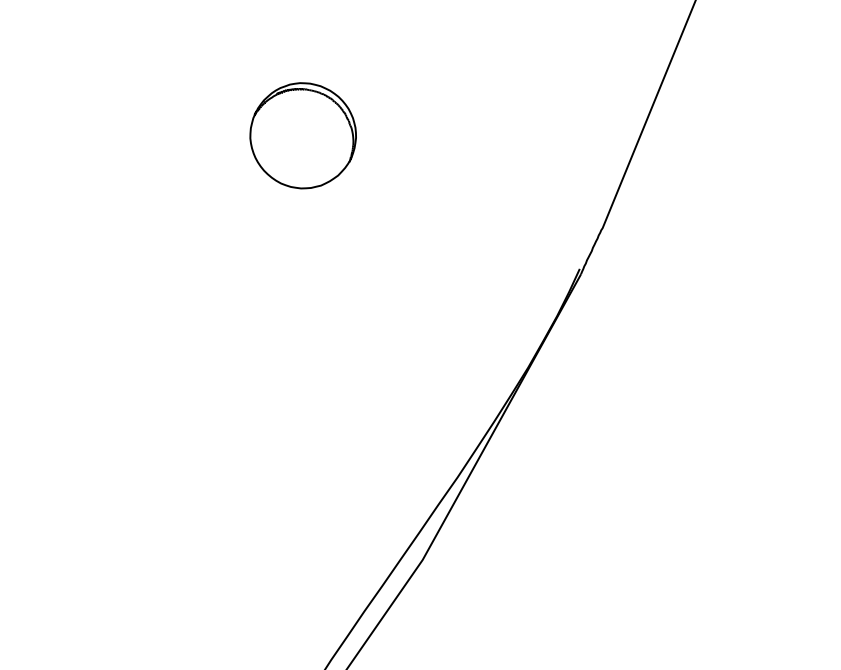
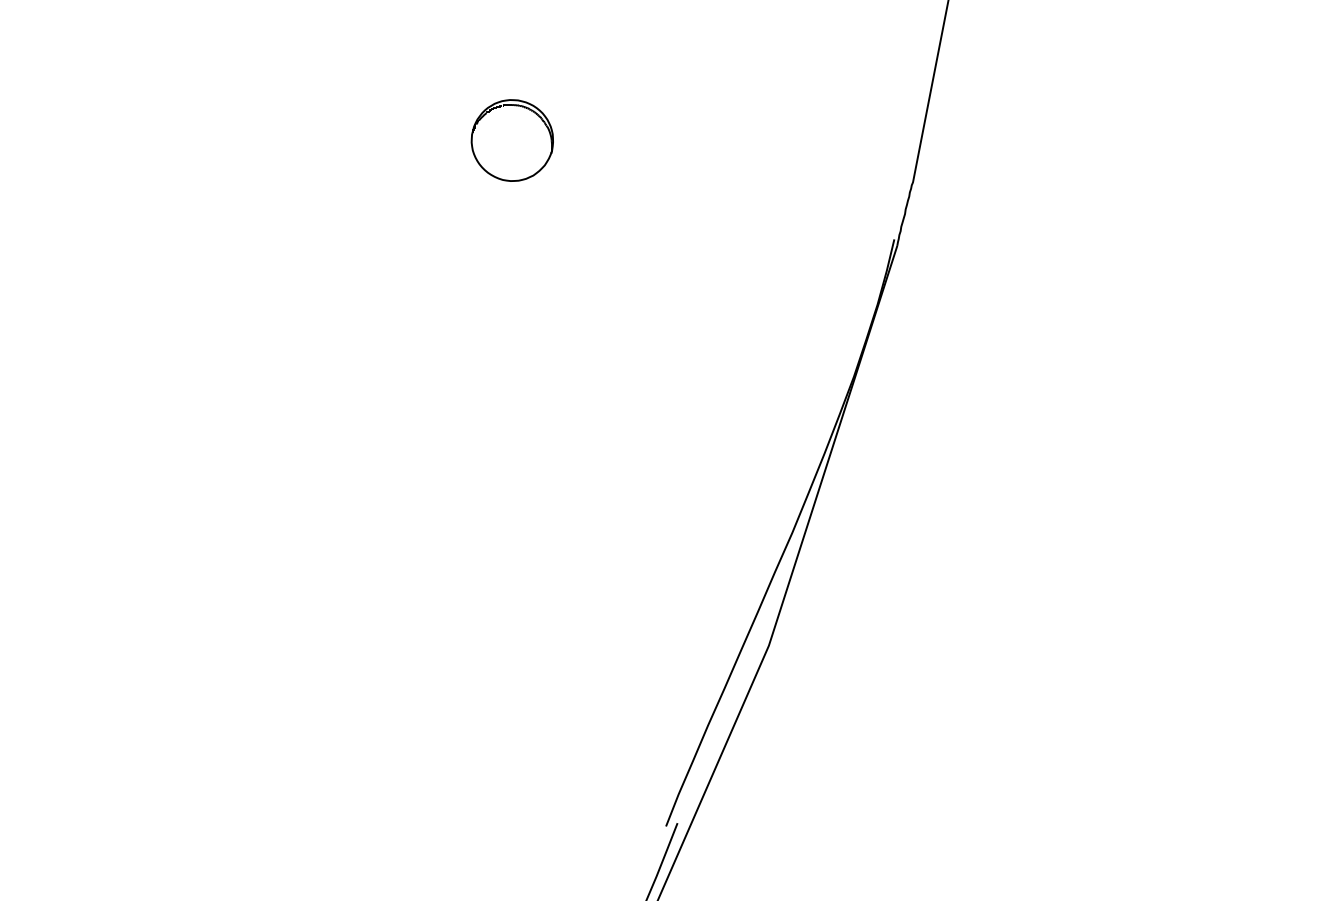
part: (303, 135) -> (512, 140), size x0.6

